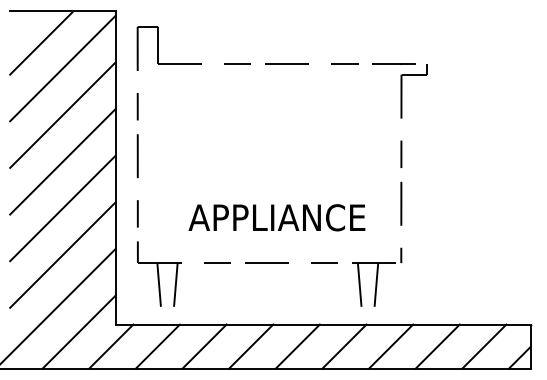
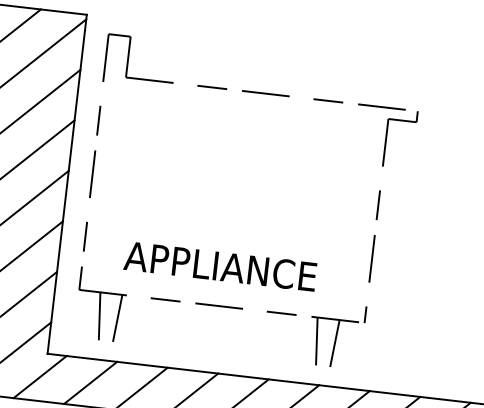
text: (276, 217) -> (219, 266), moved

